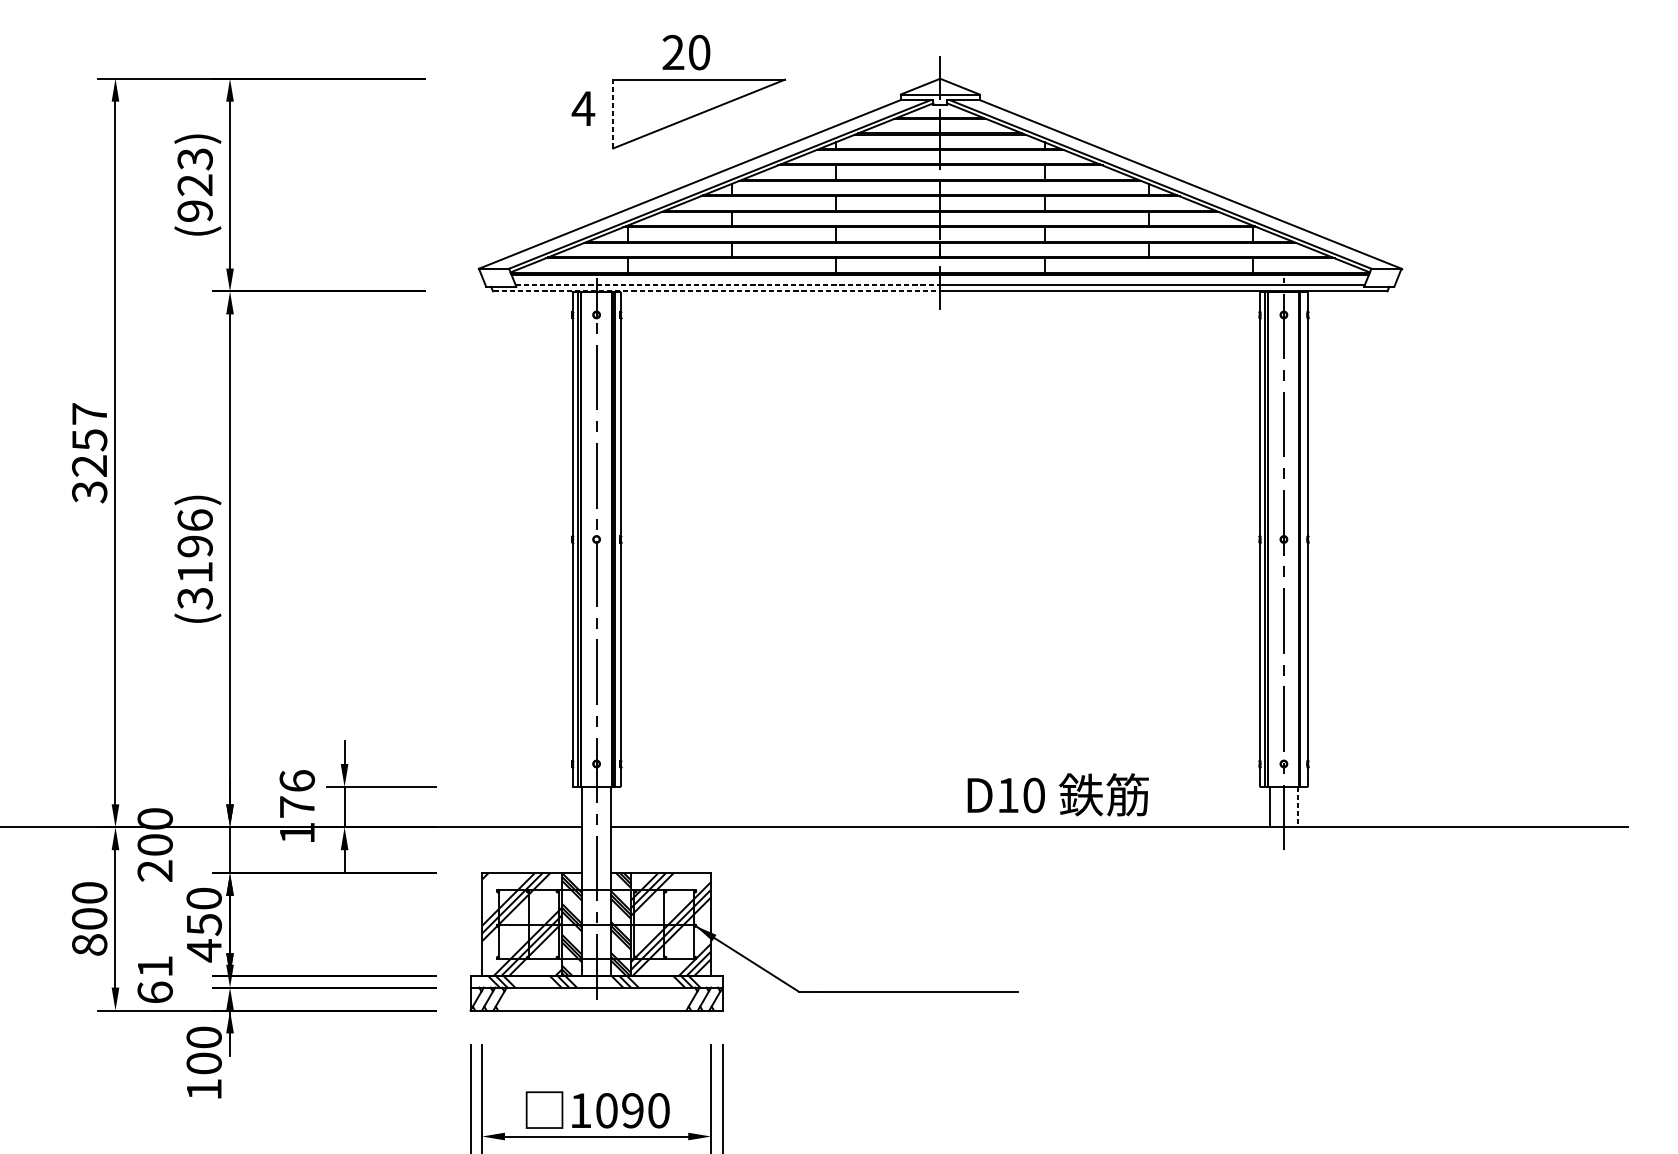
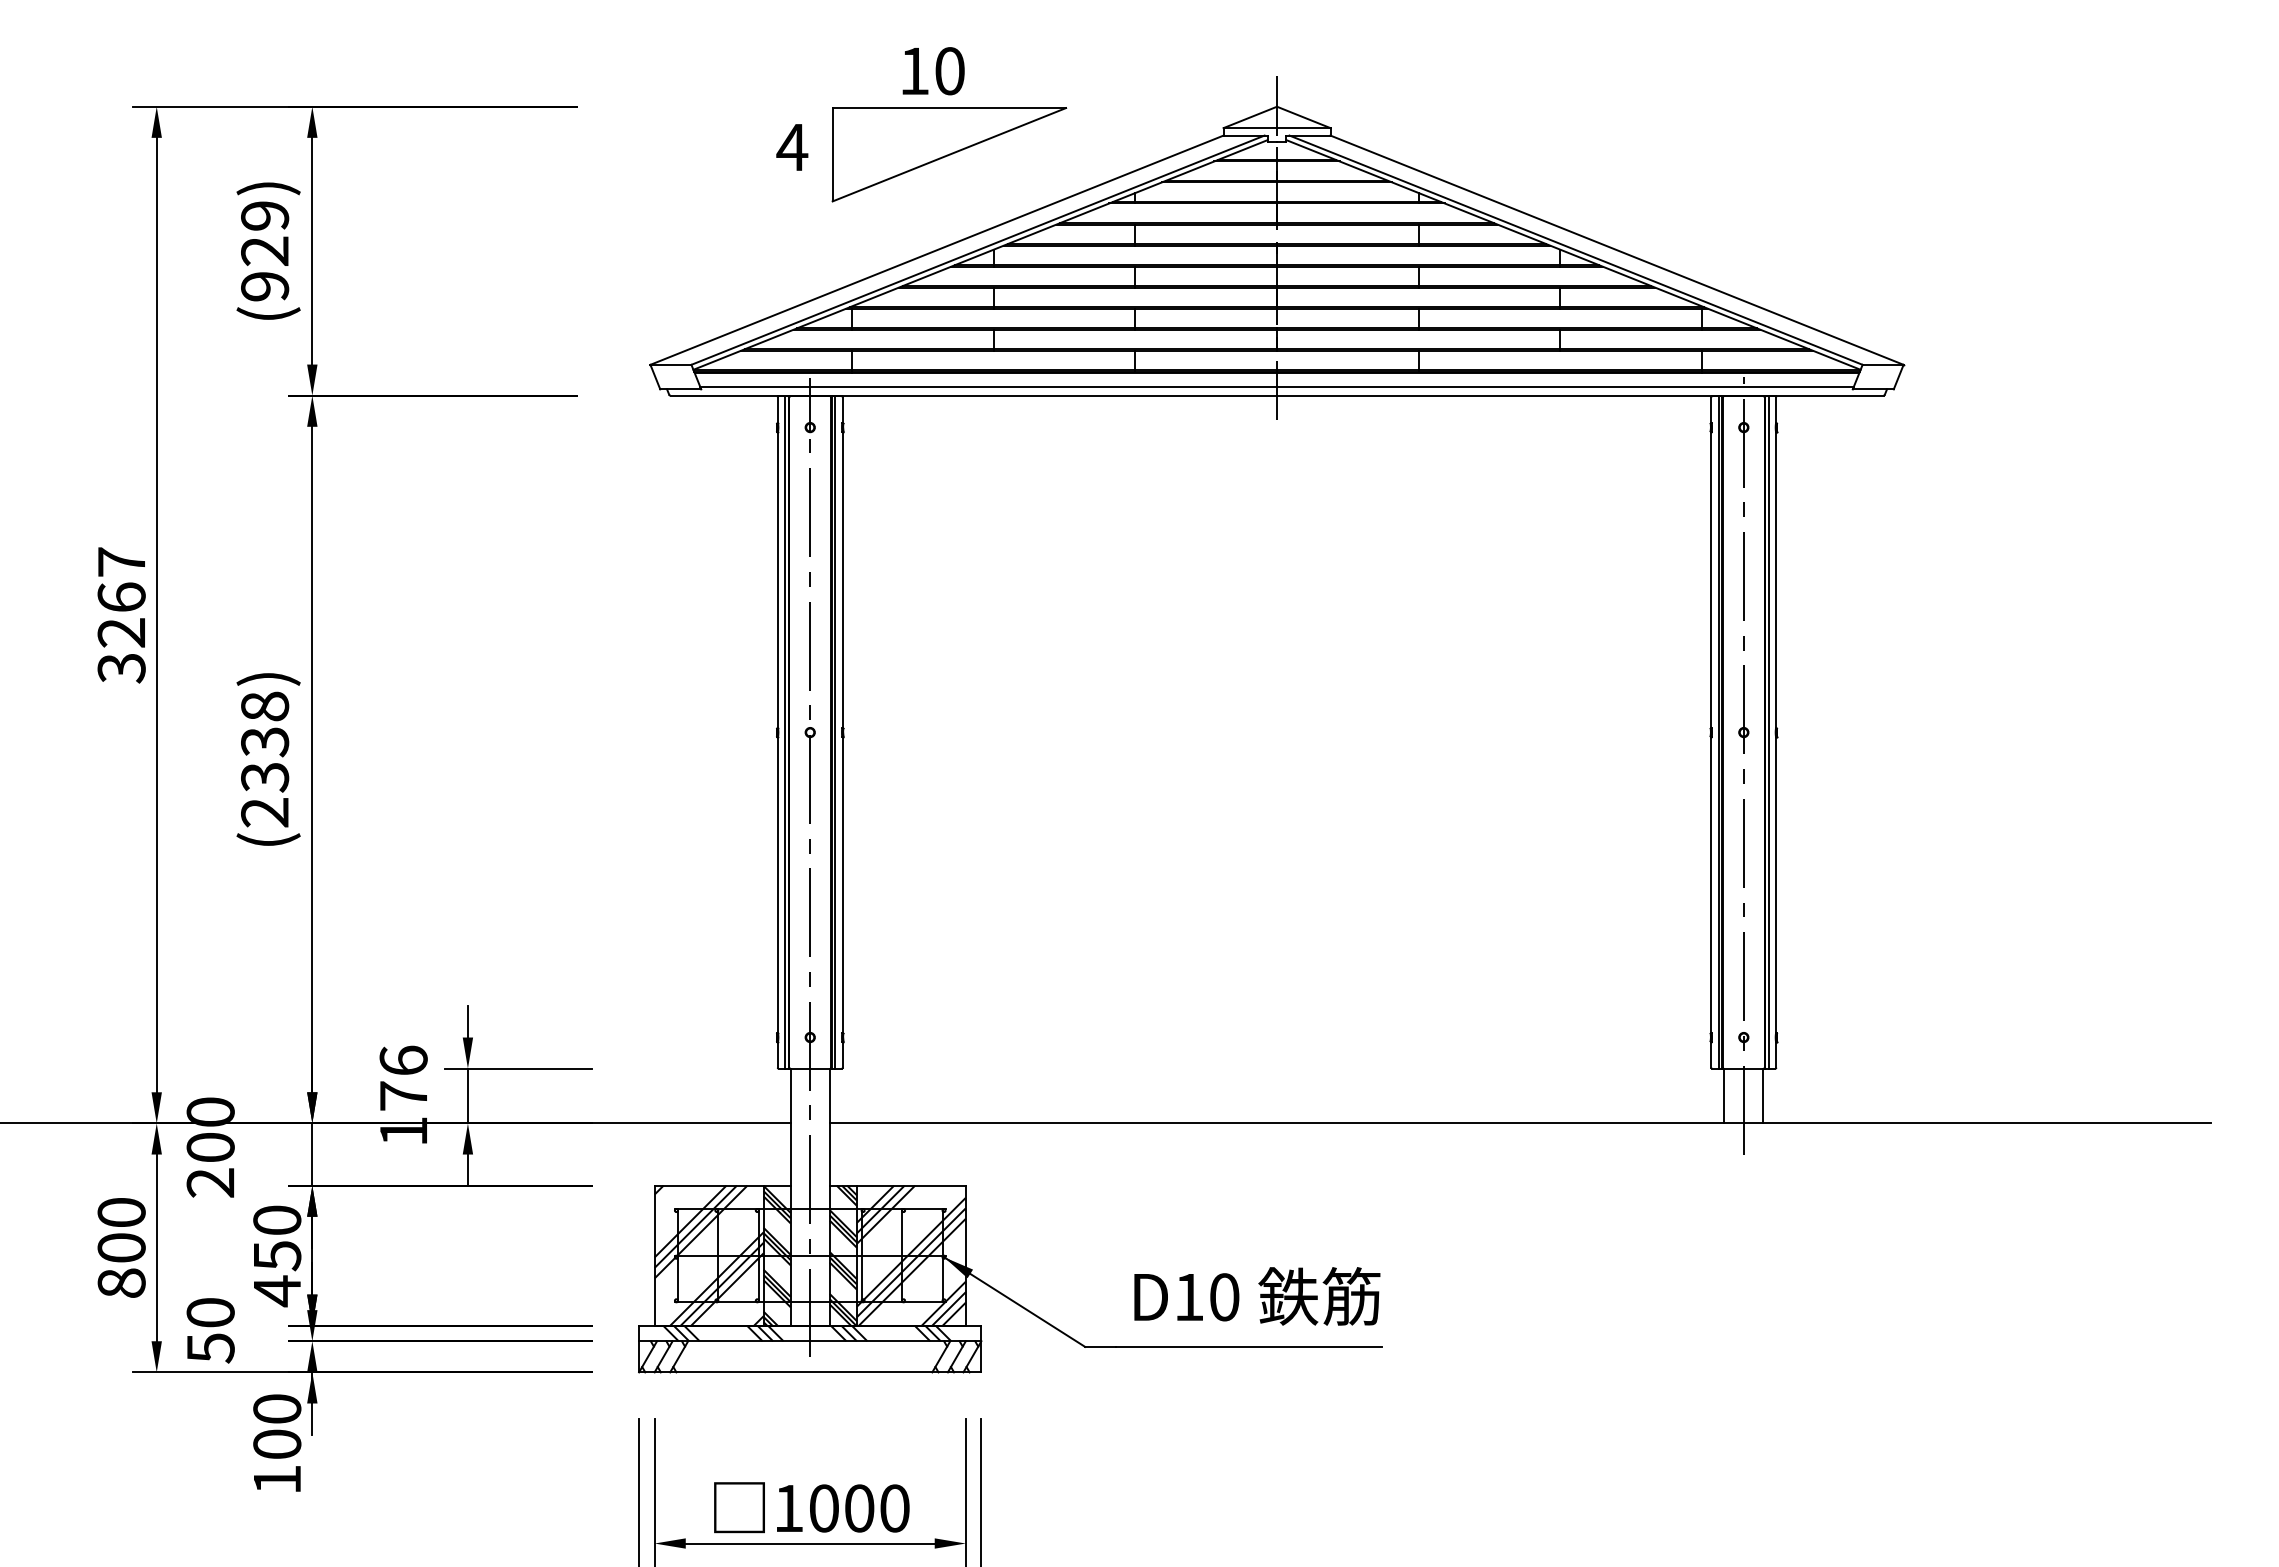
text: (673, 52) -> (914, 70), 20 -> 10
line: (612, 113) -> (832, 154), dashed -> solid
text: (195, 159) -> (265, 216), (923) -> (929)
line: (728, 284) -> (989, 386), dashed -> solid
line: (717, 291) -> (974, 395), dashed -> solid
text: (89, 440) -> (121, 597), 3257 -> 3267
line: (1302, 539) -> (1769, 732), added
text: (195, 559) -> (265, 759), (3196) -> (2338)
text: (1058, 794) -> (1257, 1296), moved
line: (1298, 807) -> (1763, 1096), dashed -> solid
text: (155, 979) -> (210, 1330), 61 -> 50
text: (632, 1110) -> (859, 1508), 1090 -> 1000

